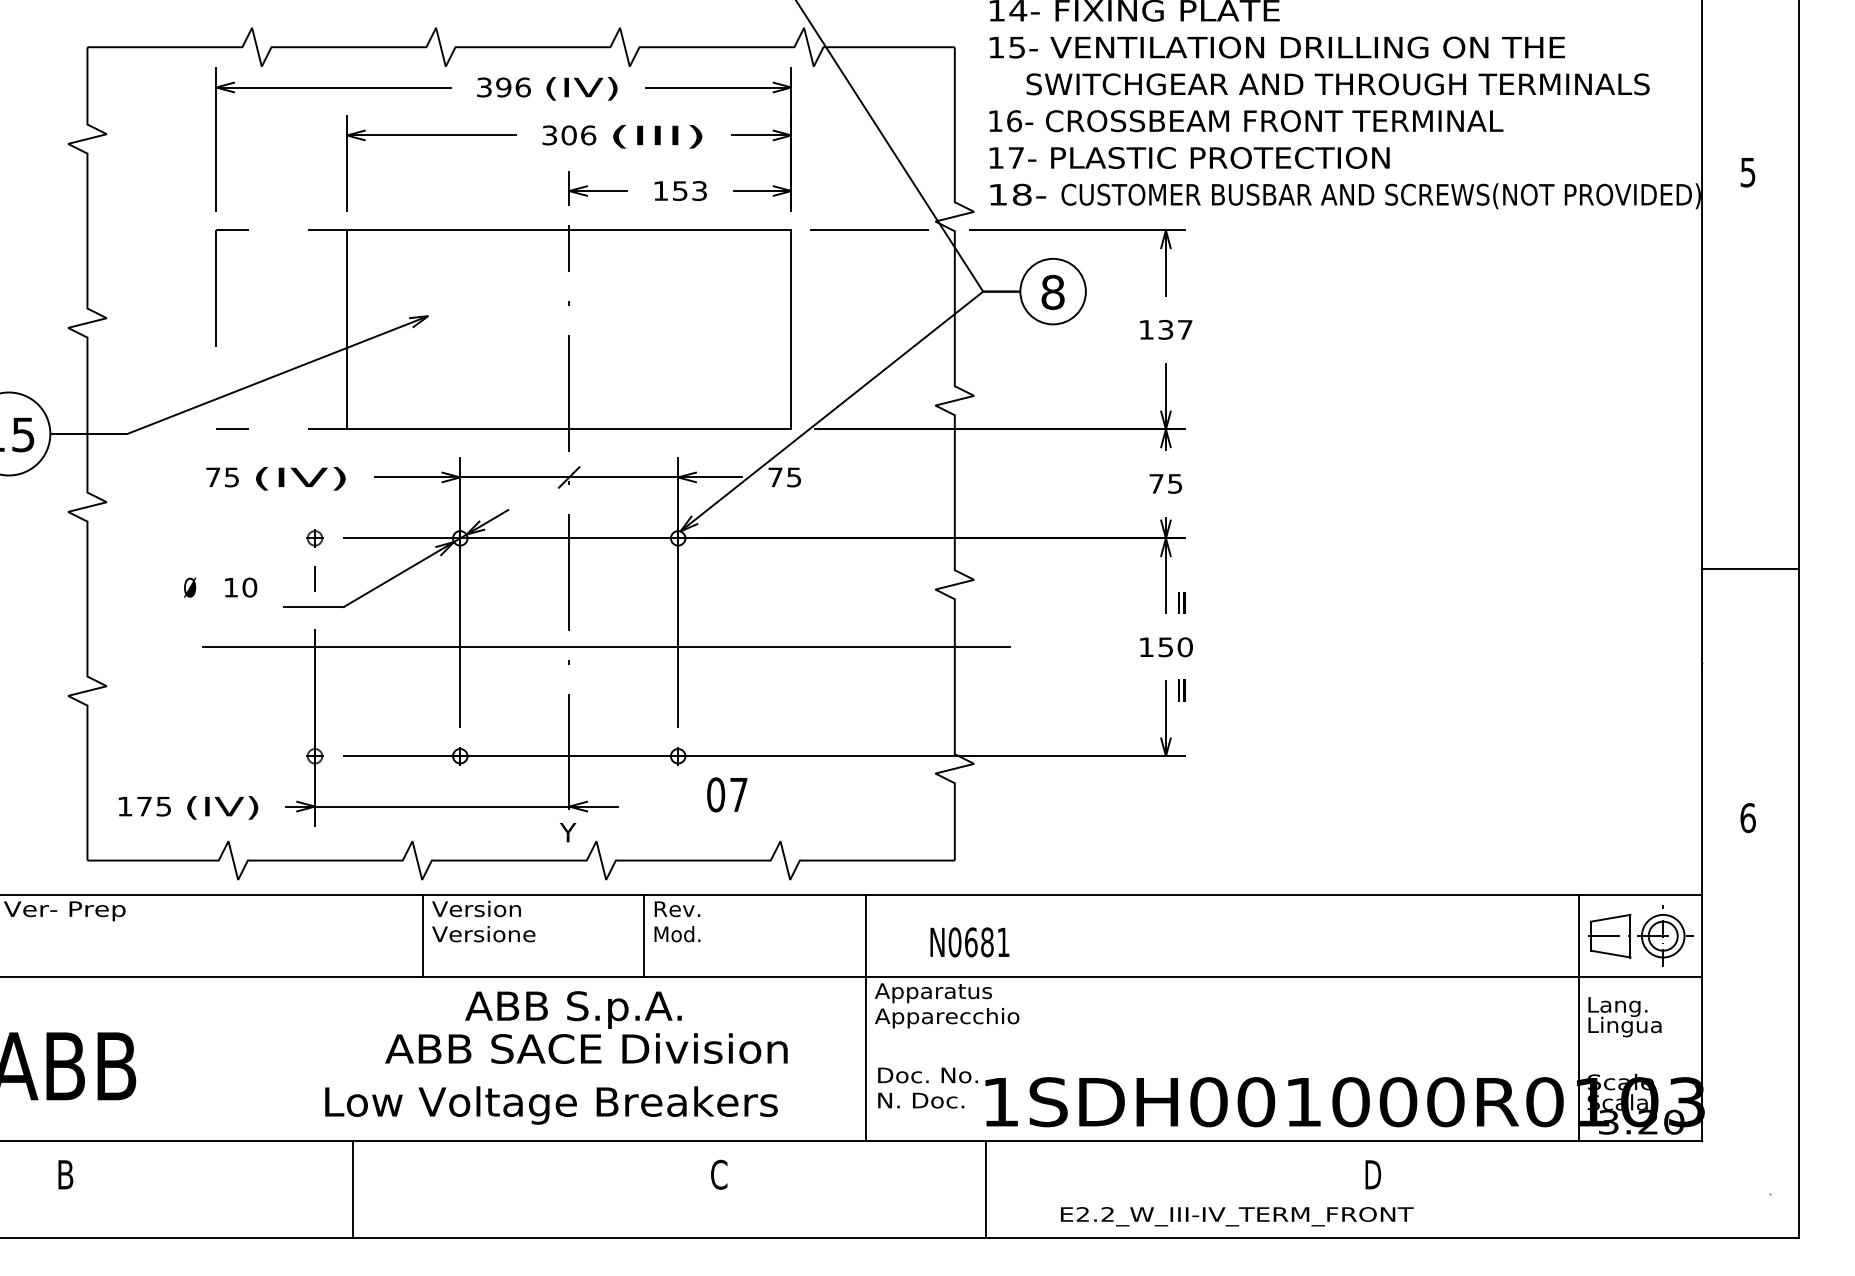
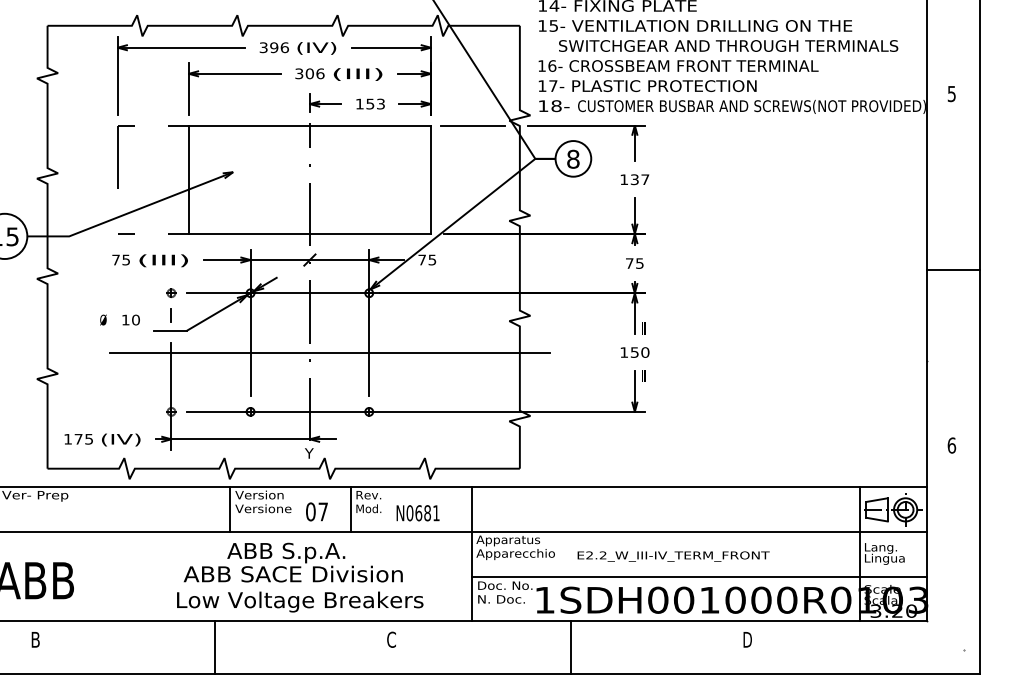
text: (300, 478) -> (163, 260), (IV) -> (III)
line: (1749, 568) -> (952, 269), moved
text: (726, 794) -> (316, 511), moved
text: (968, 942) -> (417, 513), moved
text: (585, 1027) -> (292, 562), moved
line: (1282, 1058) -> (698, 576), added
line: (353, 1188) -> (215, 647), moved
line: (985, 1188) -> (570, 647), moved
text: (1236, 1216) -> (673, 556), moved

